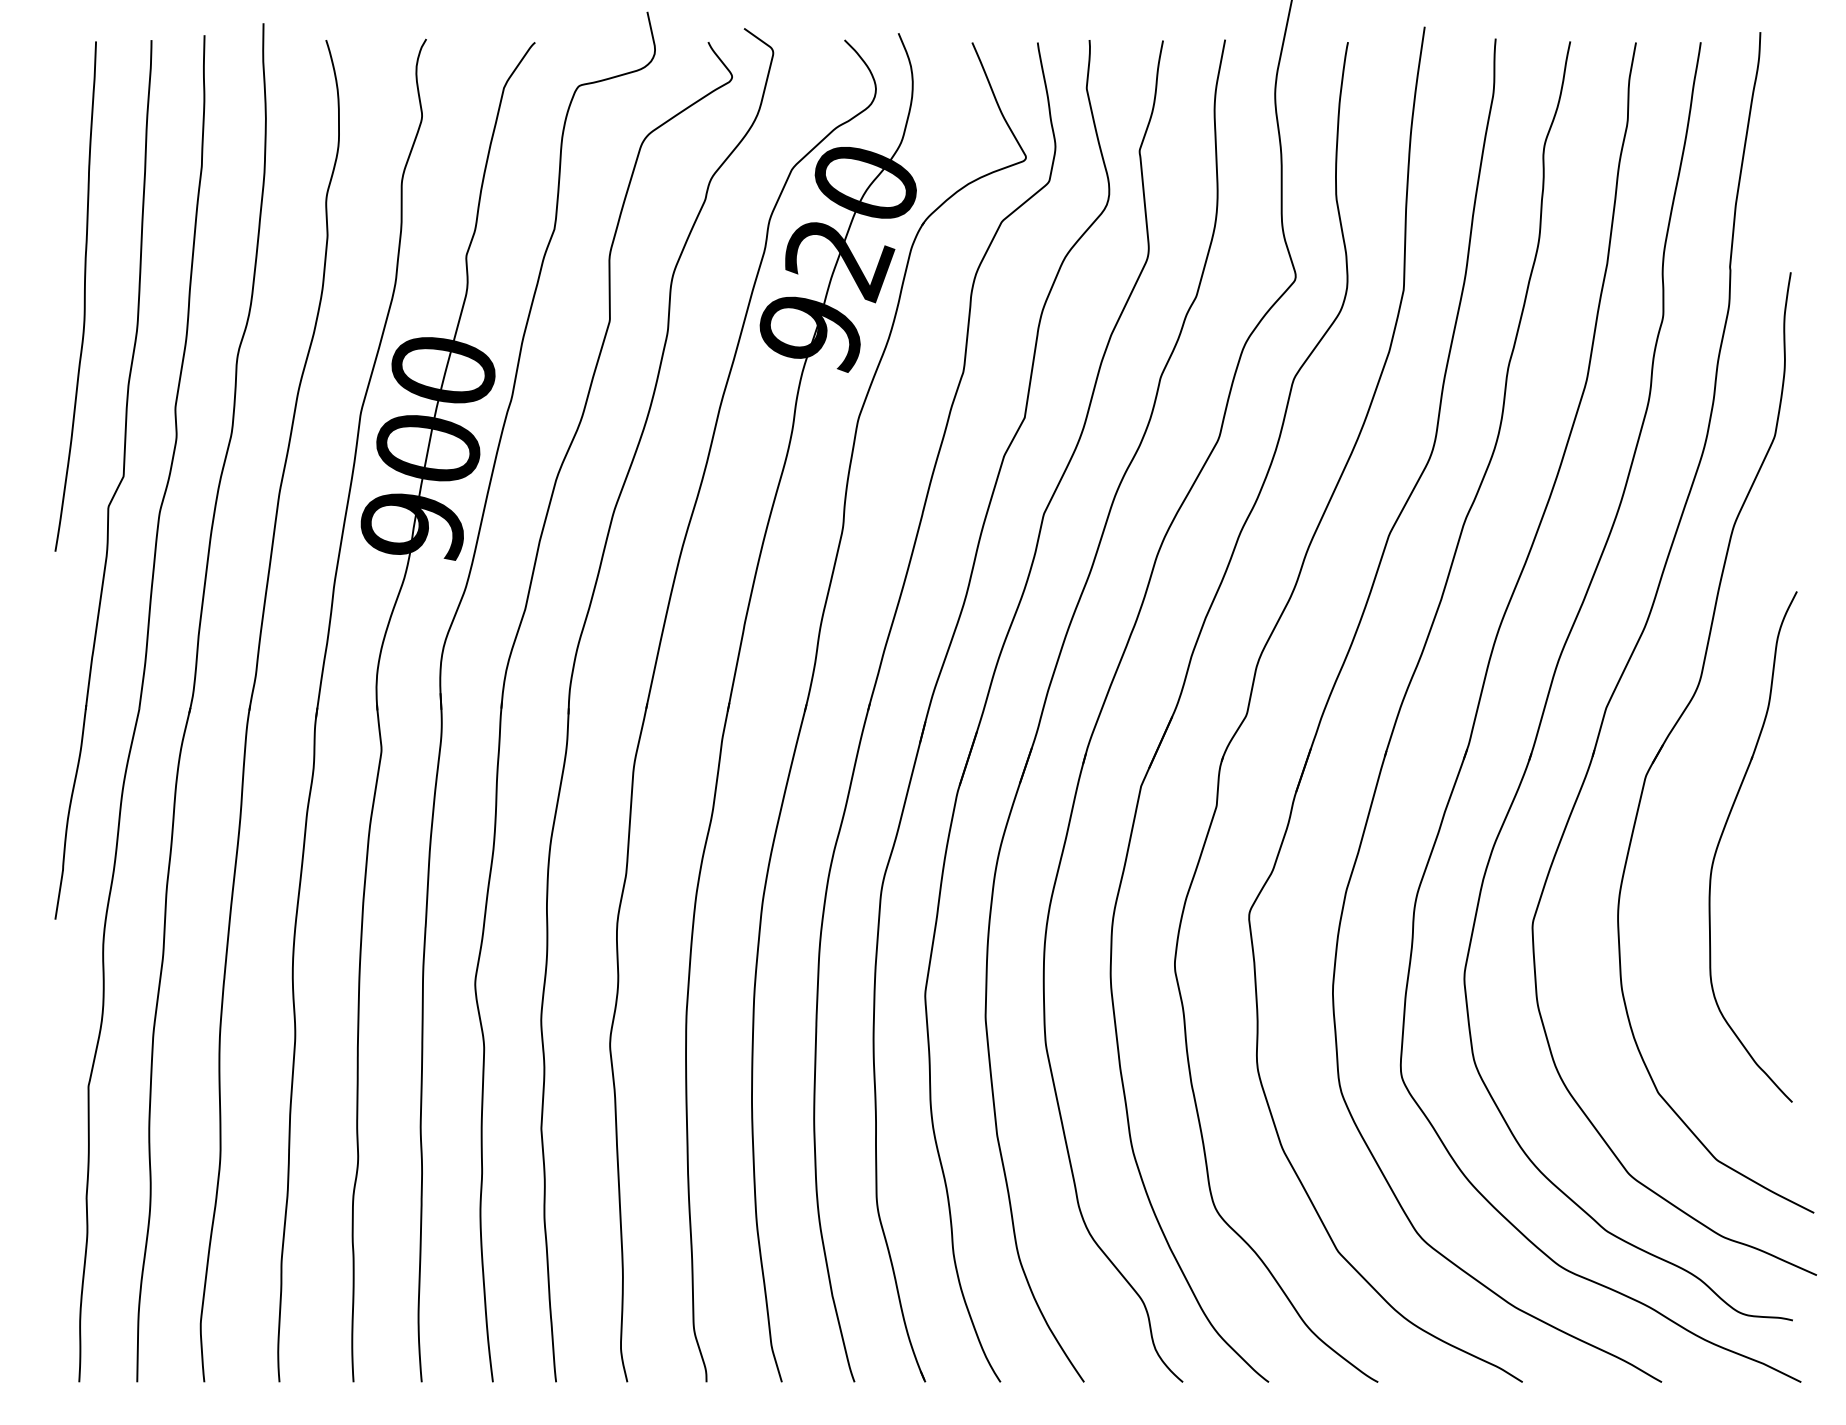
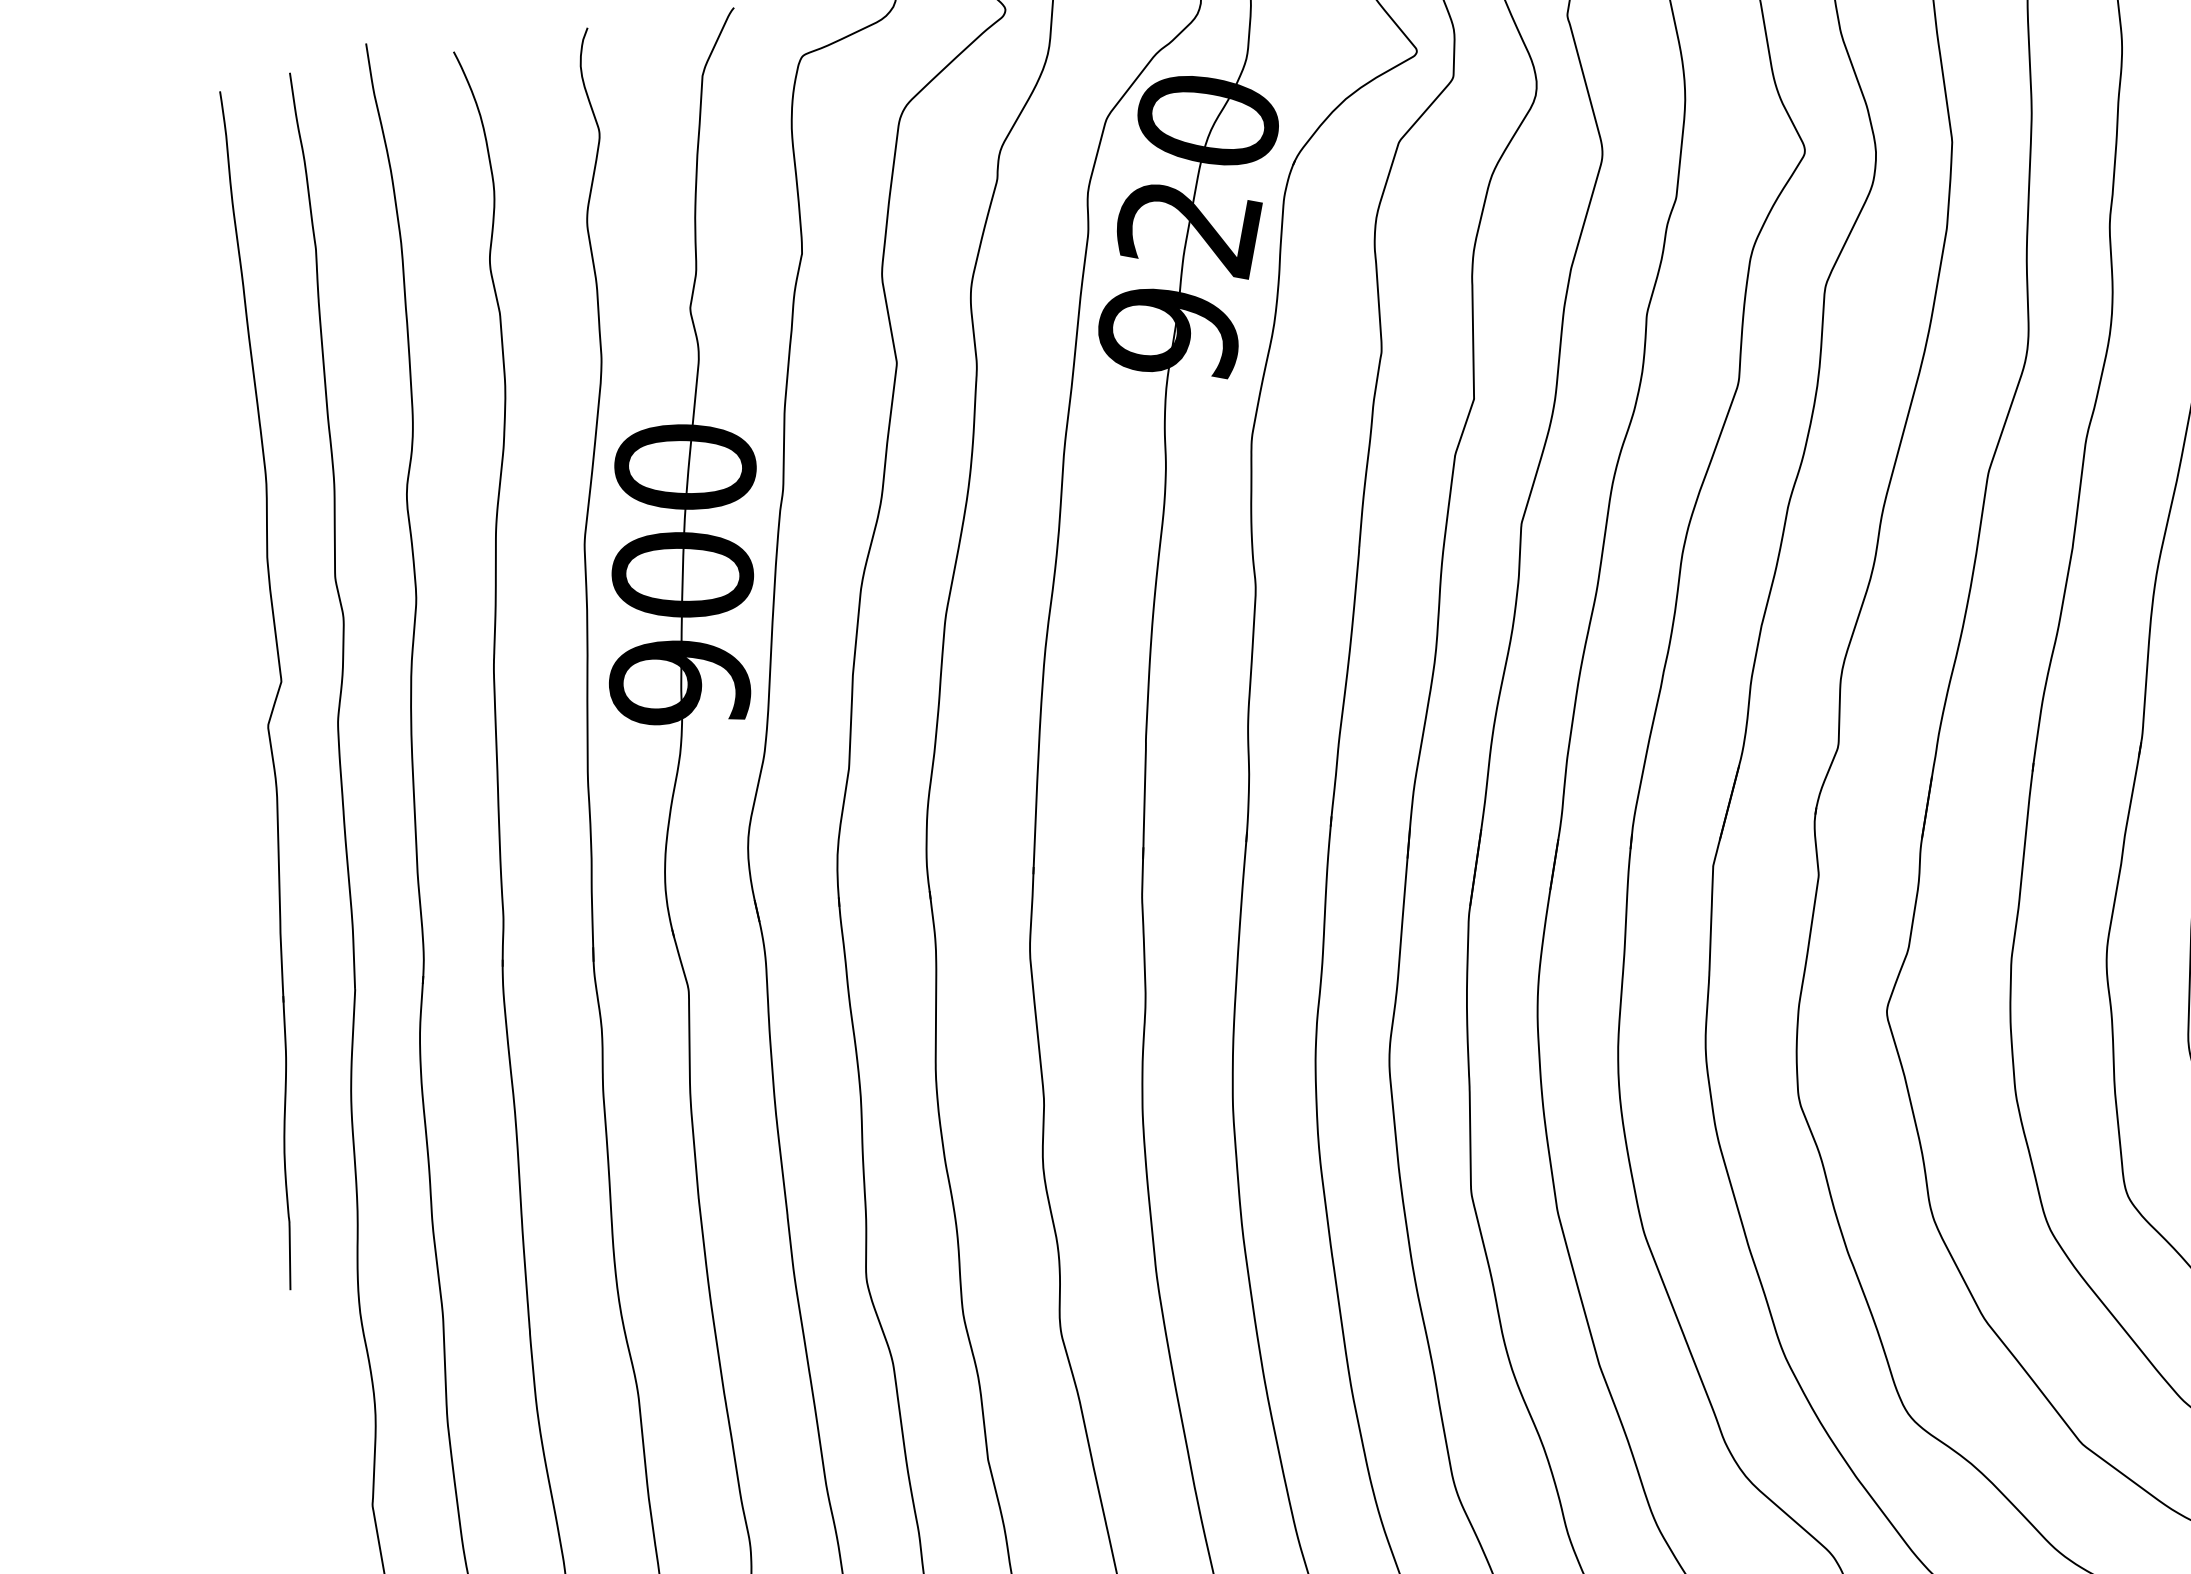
curve: (83, 296) -> (187, 449), removed

